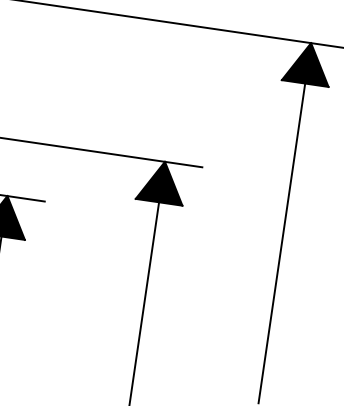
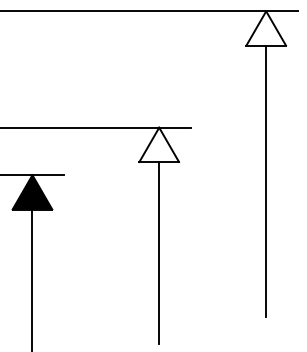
fill: (308, 63) -> (266, 28), removed
fill: (162, 181) -> (159, 144), removed

